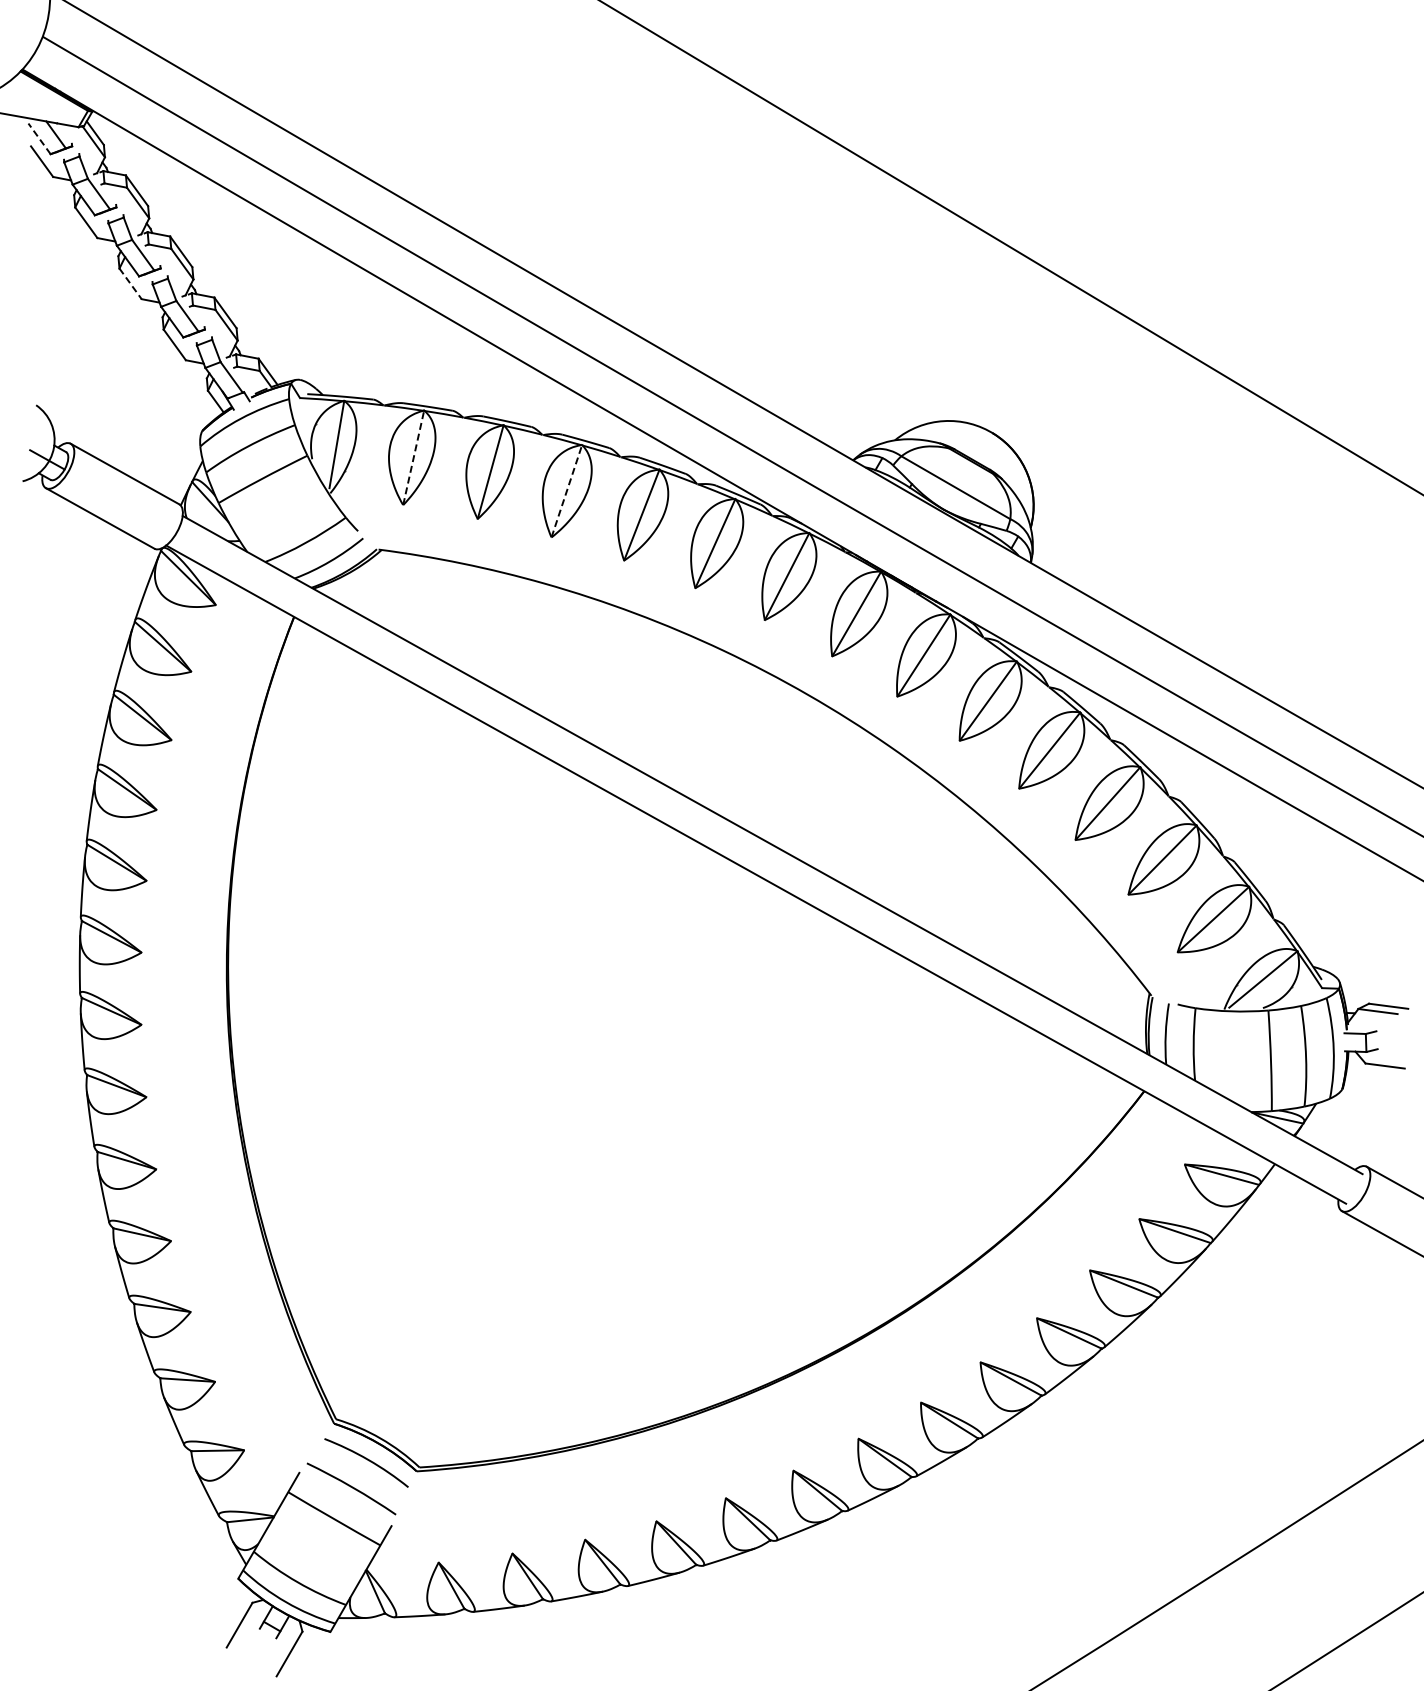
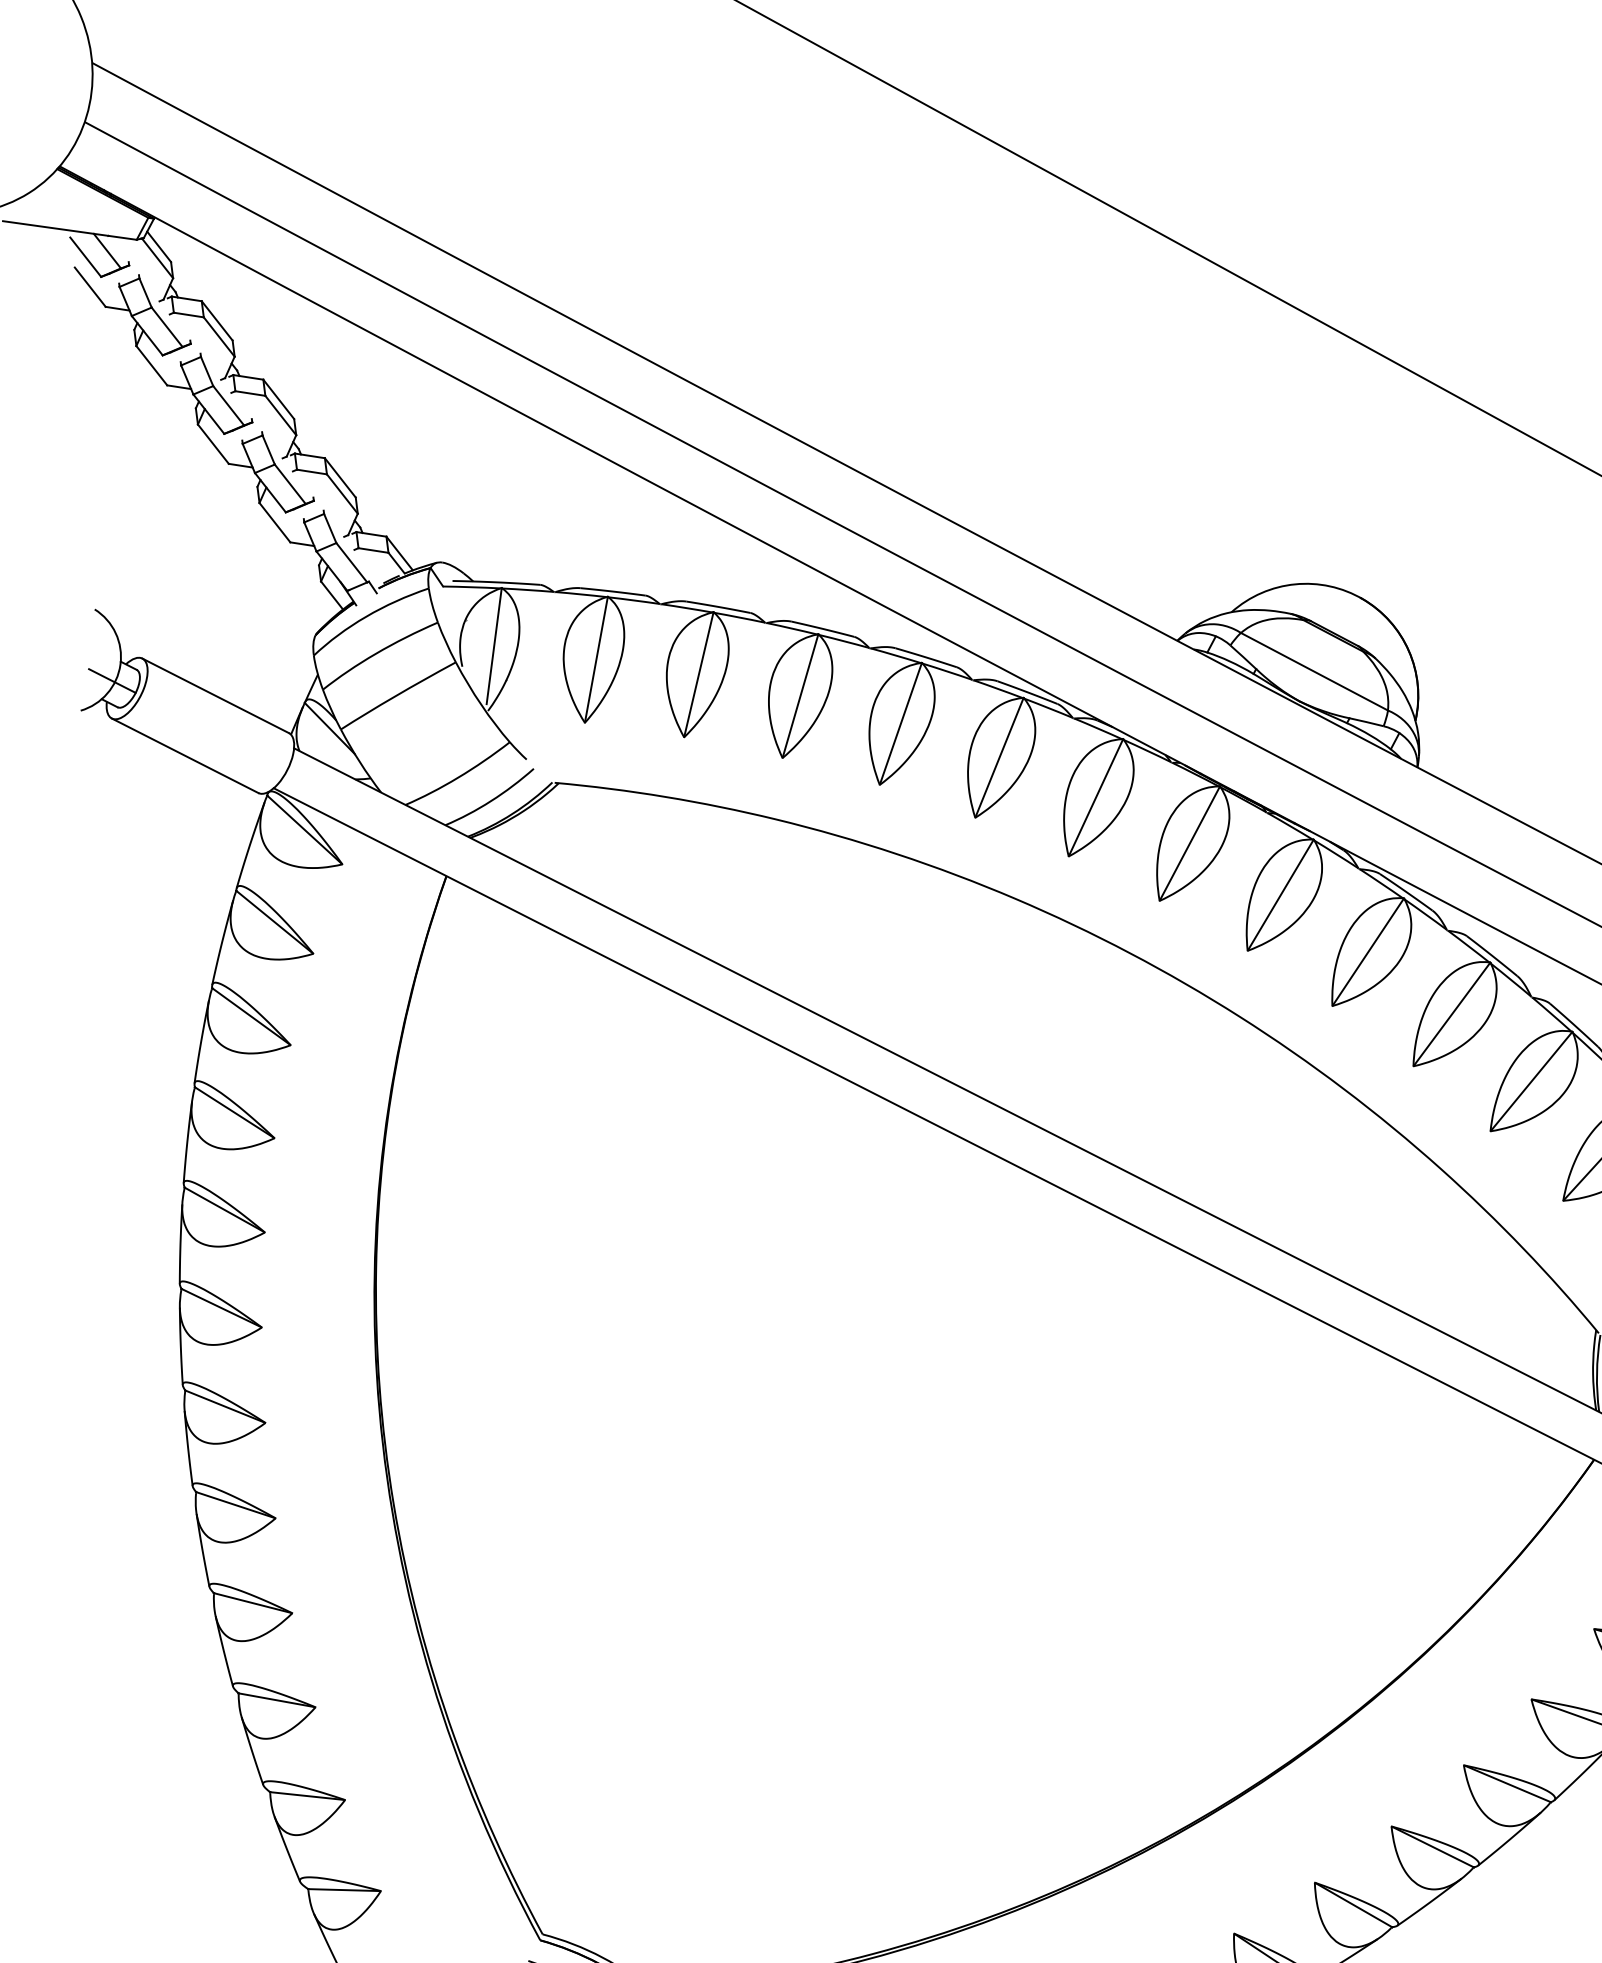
line: (39, 138) -> (85, 256), dashed -> solid
line: (130, 283) -> (213, 443), dashed -> solid
line: (413, 457) -> (596, 659), dashed -> solid
line: (566, 491) -> (800, 696), dashed -> solid

